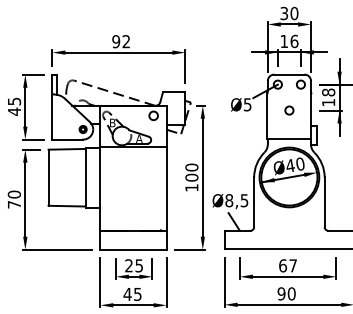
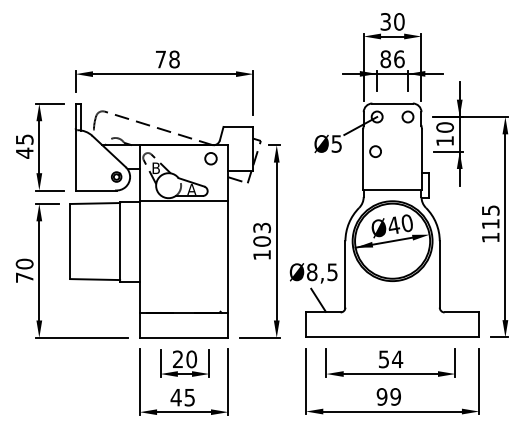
text: (121, 41) -> (167, 59), 92 -> 78
text: (284, 41) -> (385, 59), 16 -> 86
text: (328, 92) -> (444, 127), 18 -> 10
circle: (289, 110) -> (375, 151), moved
text: (191, 167) -> (261, 227), 100 -> 103
text: (139, 265) -> (191, 359), 25 -> 20
text: (287, 265) -> (390, 359), 67 -> 54
text: (291, 293) -> (395, 396), 90 -> 99

